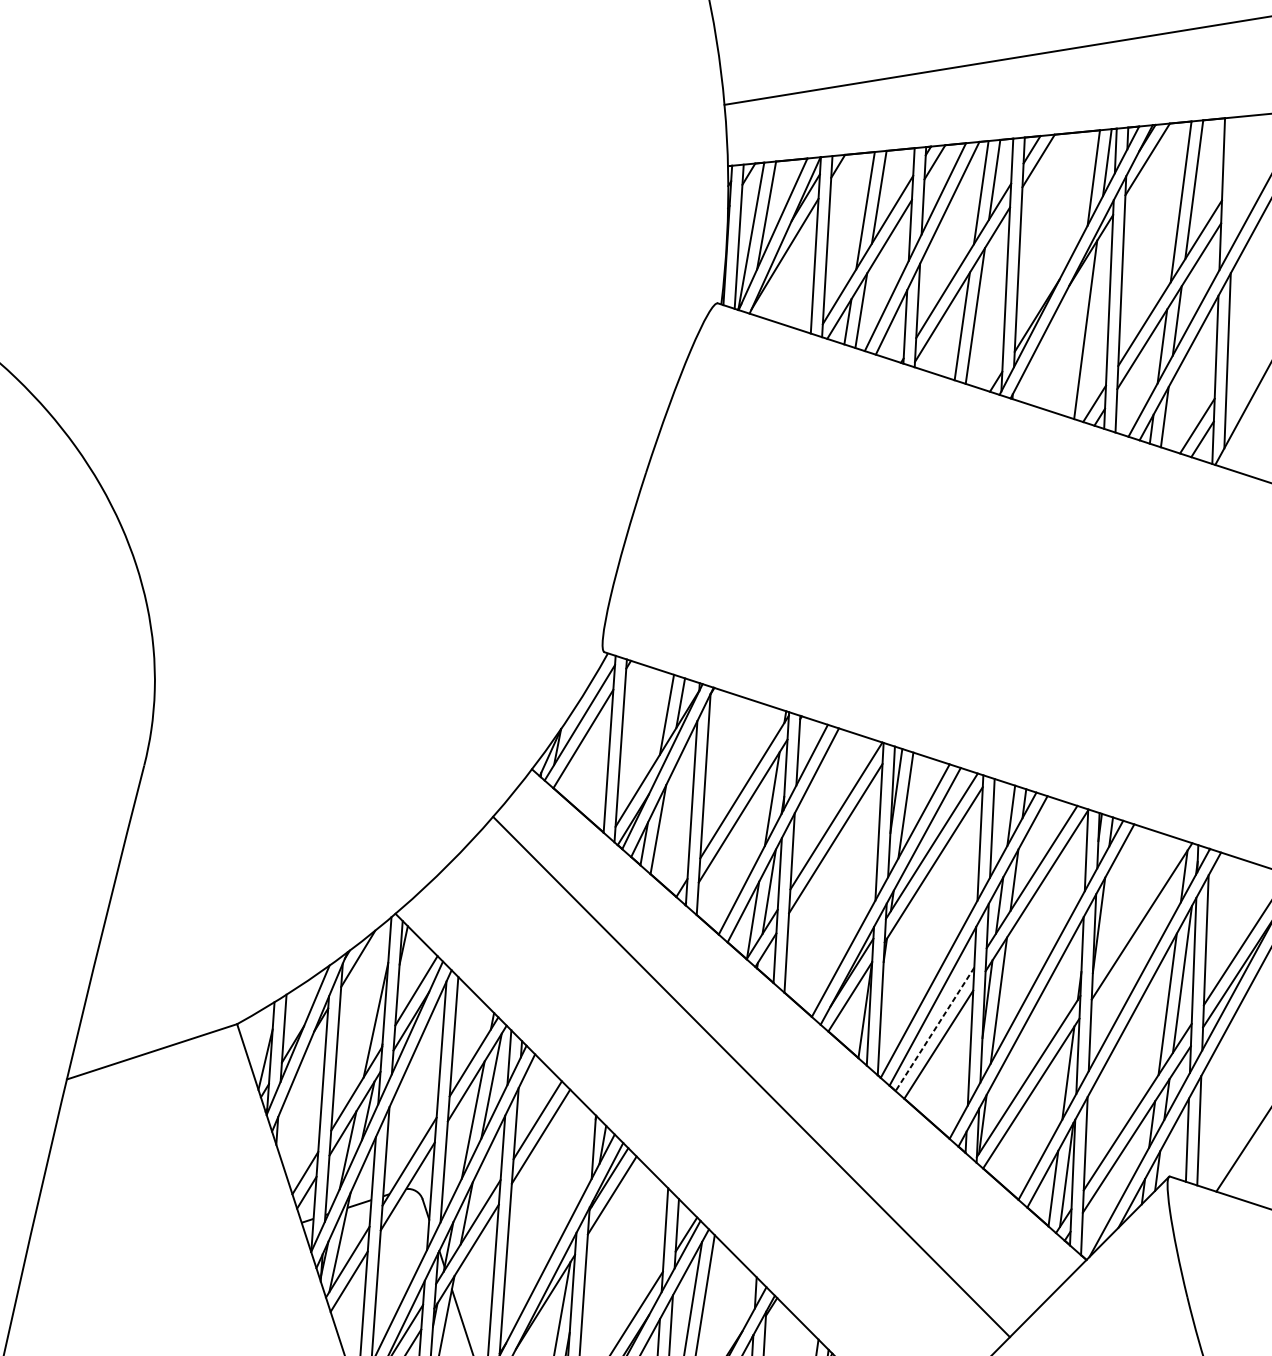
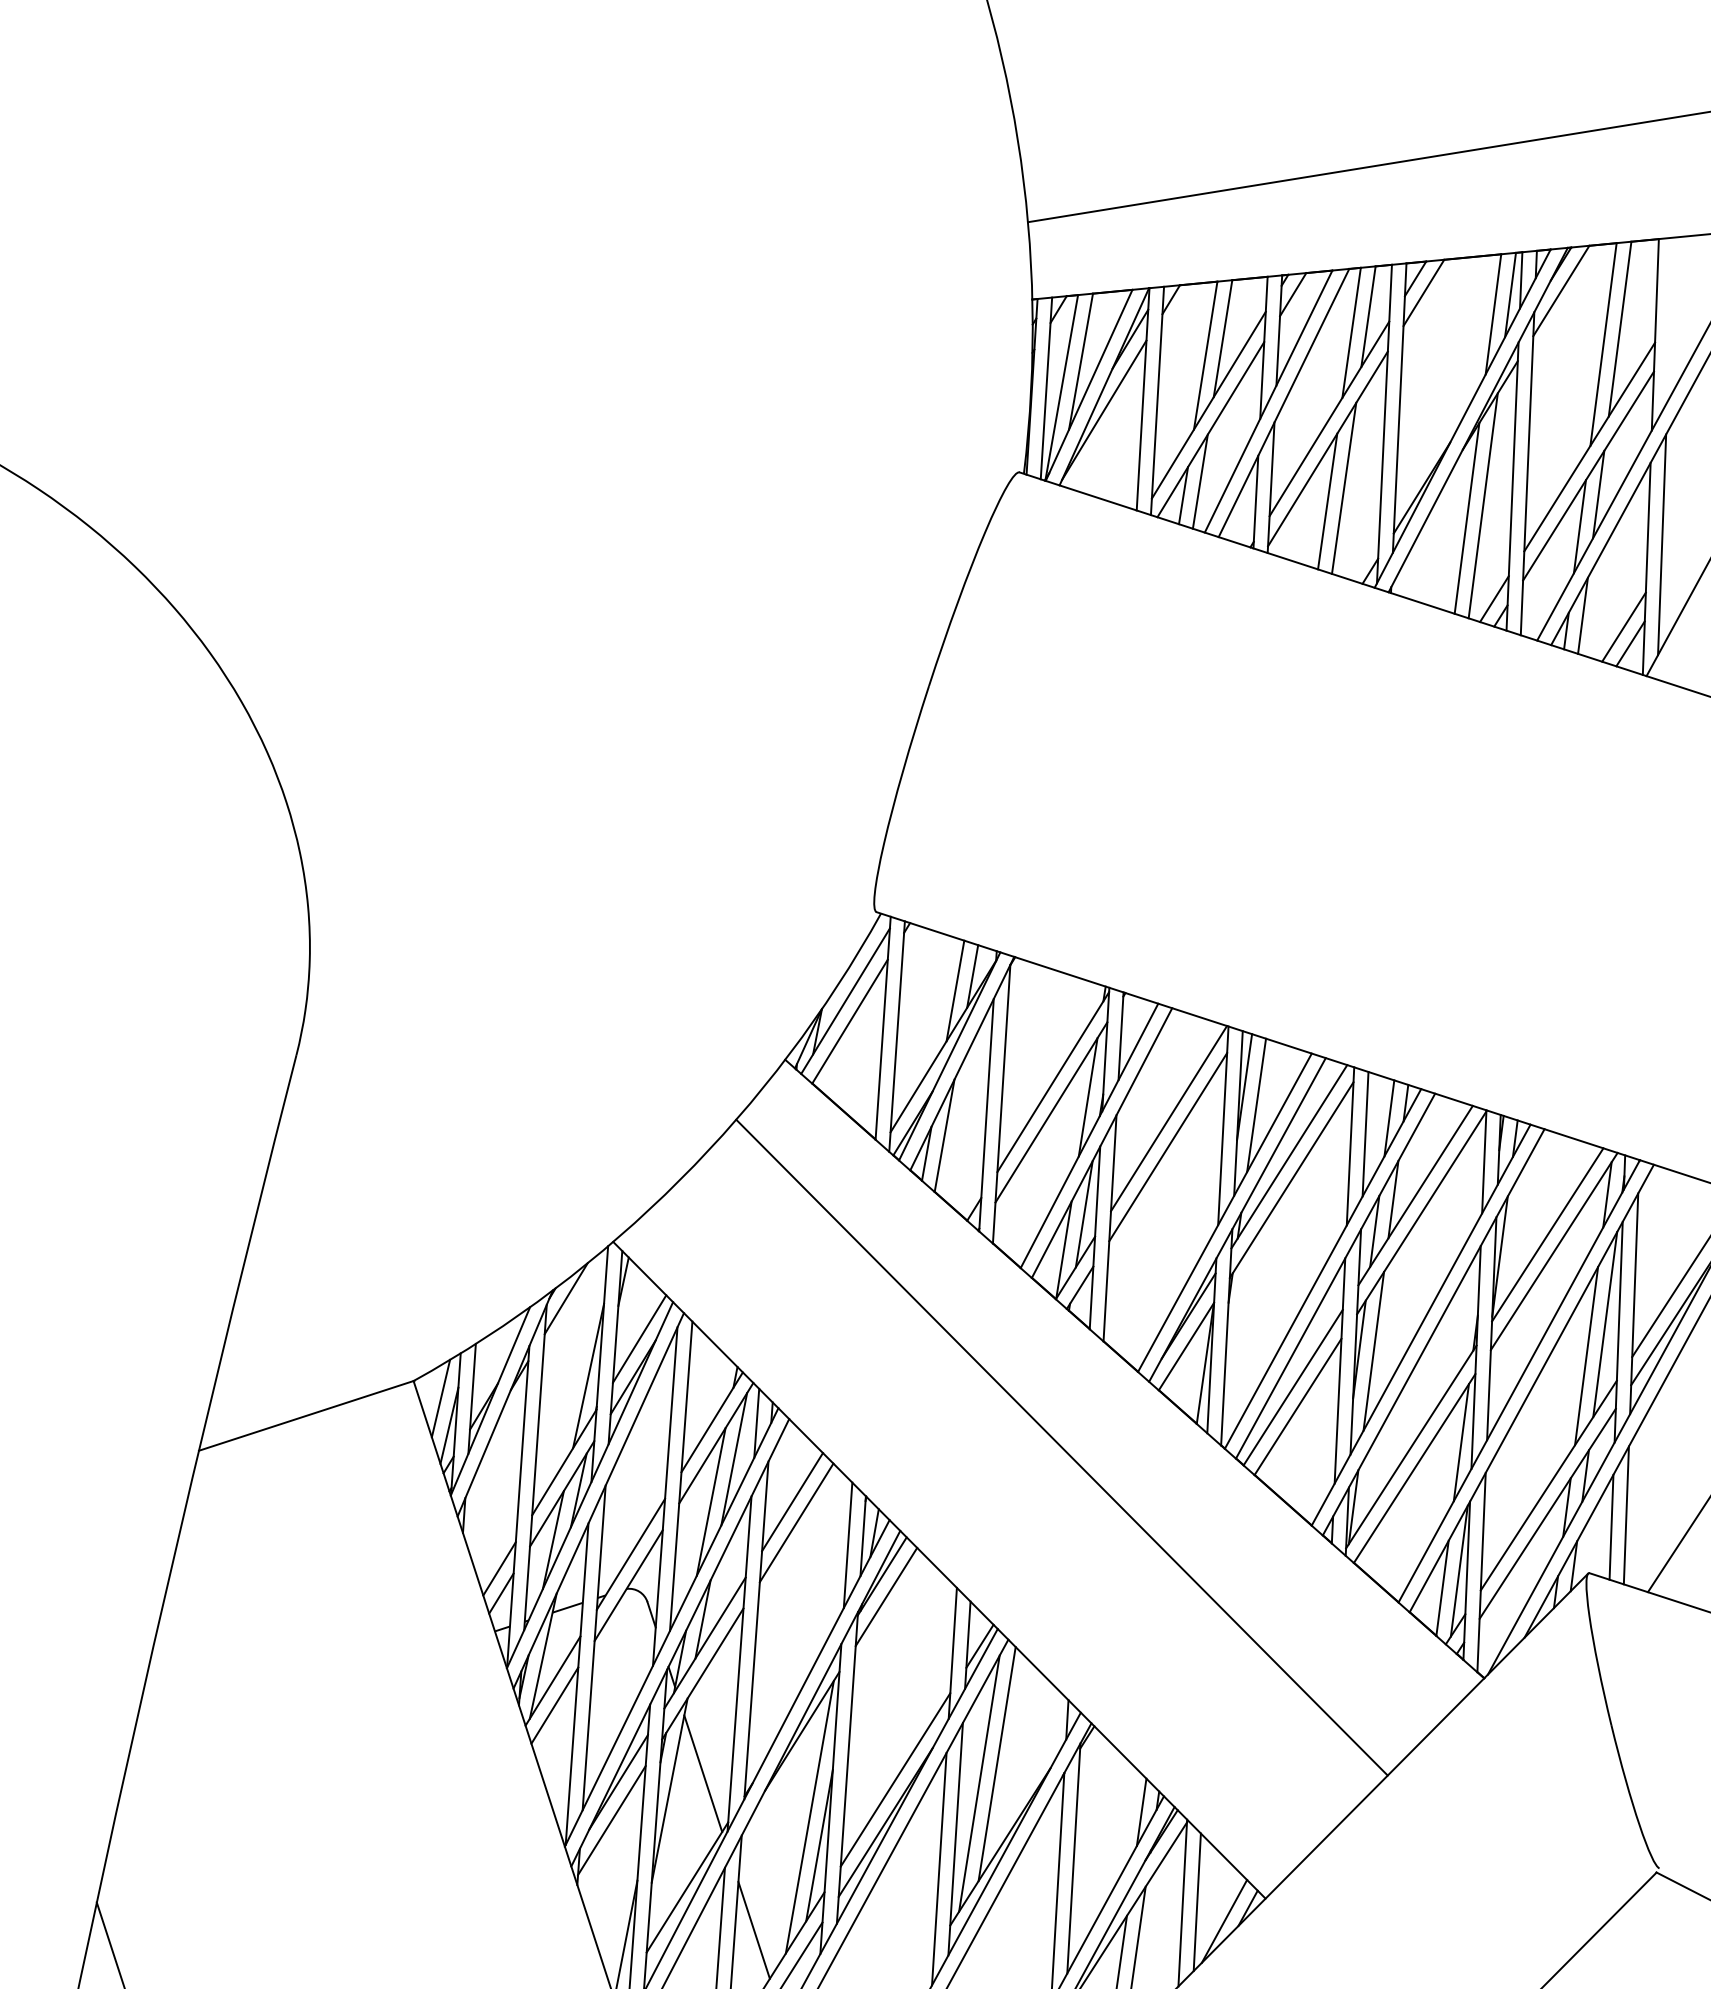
line: (1072, 339) -> (1466, 518), added
line: (1136, 907) -> (1547, 1234), added
line: (934, 1030) -> (1292, 1388), dashed -> solid
line: (258, 1038) -> (440, 1398), added
line: (581, 1154) -> (847, 1545), added

